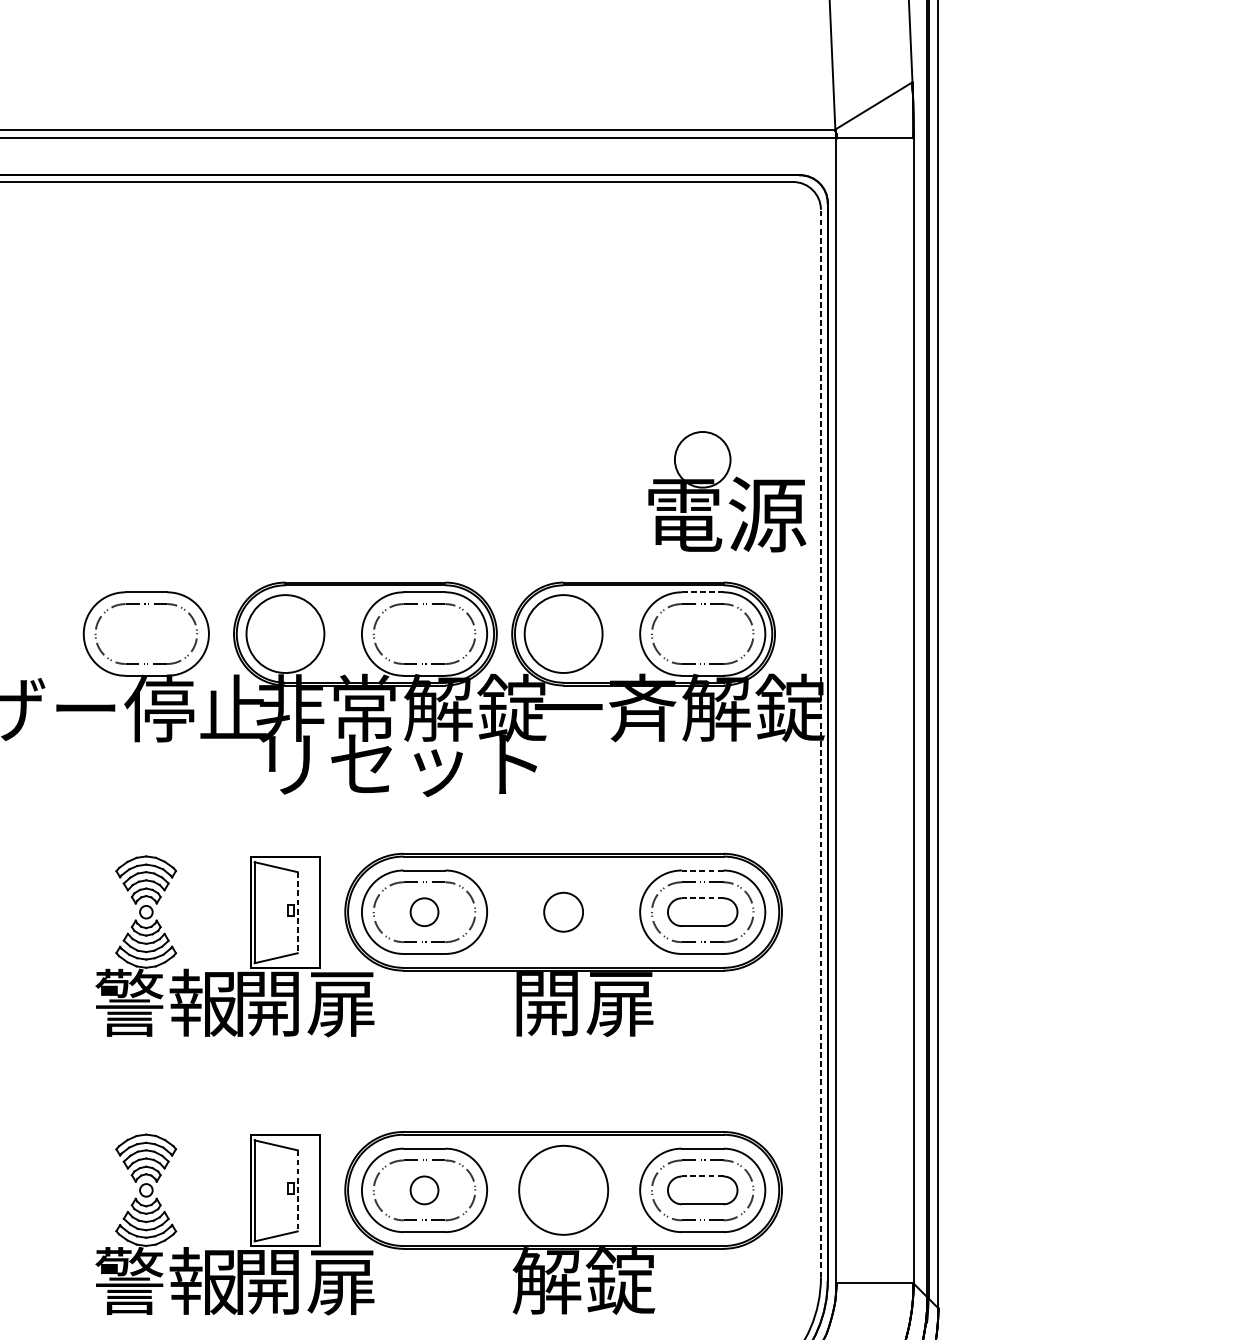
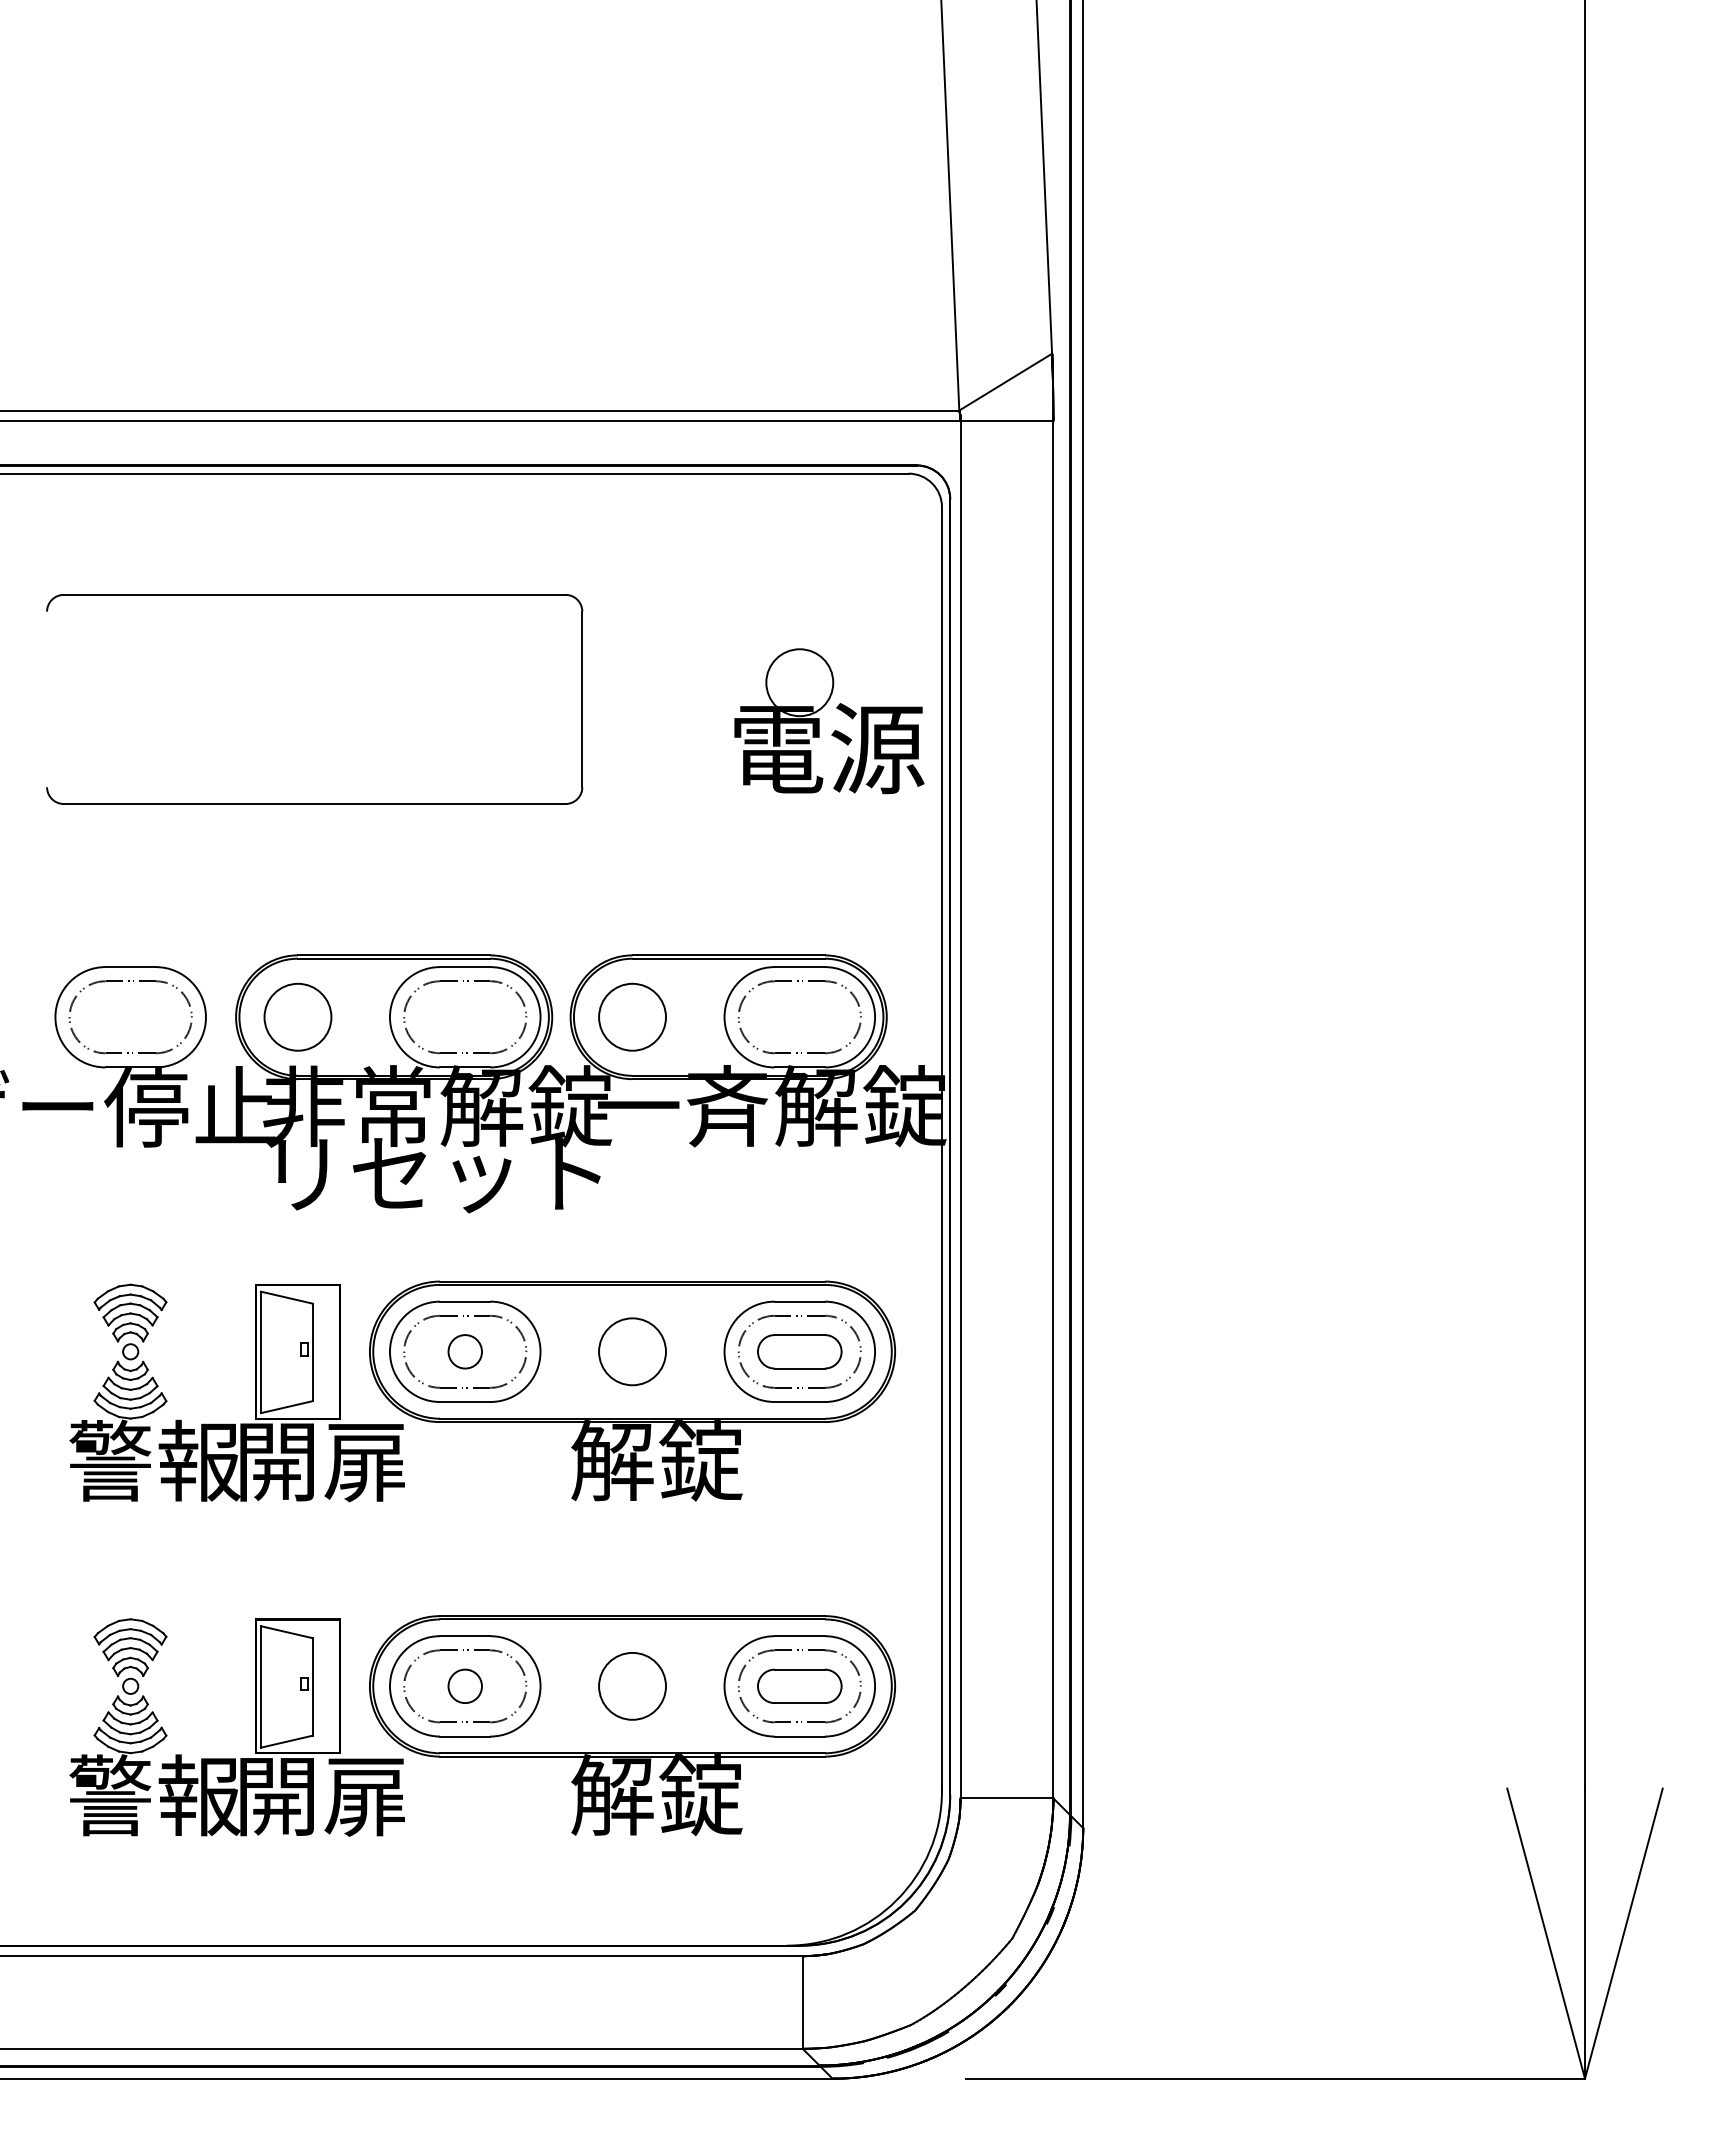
part: (299, 283) -> (314, 595), added
part: (719, 492) -> (819, 721), moved
line: (703, 592) -> (800, 967), dashed -> solid
circle: (285, 633) -> (297, 1016), size x0.71
circle: (563, 633) -> (632, 1016), size x0.71
line: (820, 743) -> (941, 1149), dashed -> solid
line: (702, 870) -> (799, 1301), dashed -> solid
line: (702, 898) -> (799, 1335), dashed -> solid
circle: (563, 911) -> (632, 1351), size x1.43
line: (297, 912) -> (312, 1352), dashed -> solid
text: (583, 1002) -> (656, 1460), 開扉 -> 解錠
line: (702, 1176) -> (799, 1669), dashed -> solid
line: (297, 1190) -> (312, 1686), dashed -> solid
circle: (563, 1190) -> (632, 1686), size x0.62

